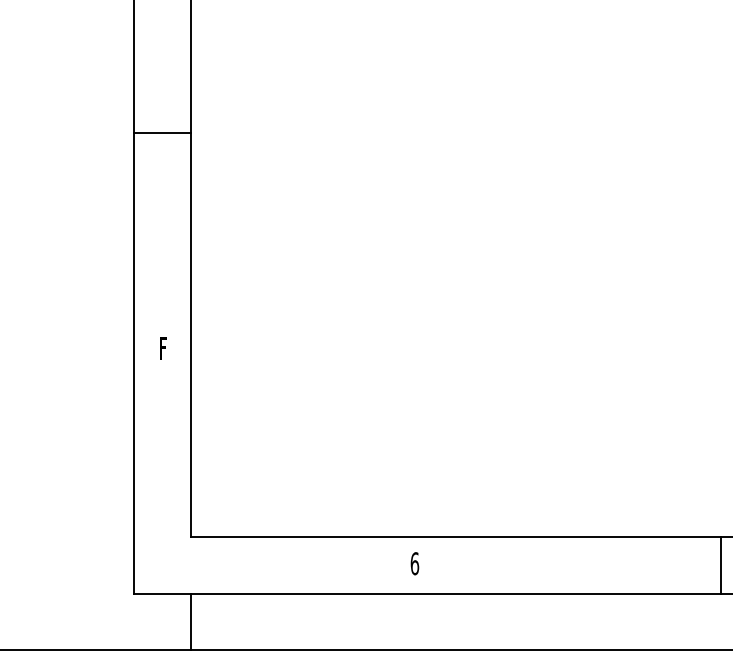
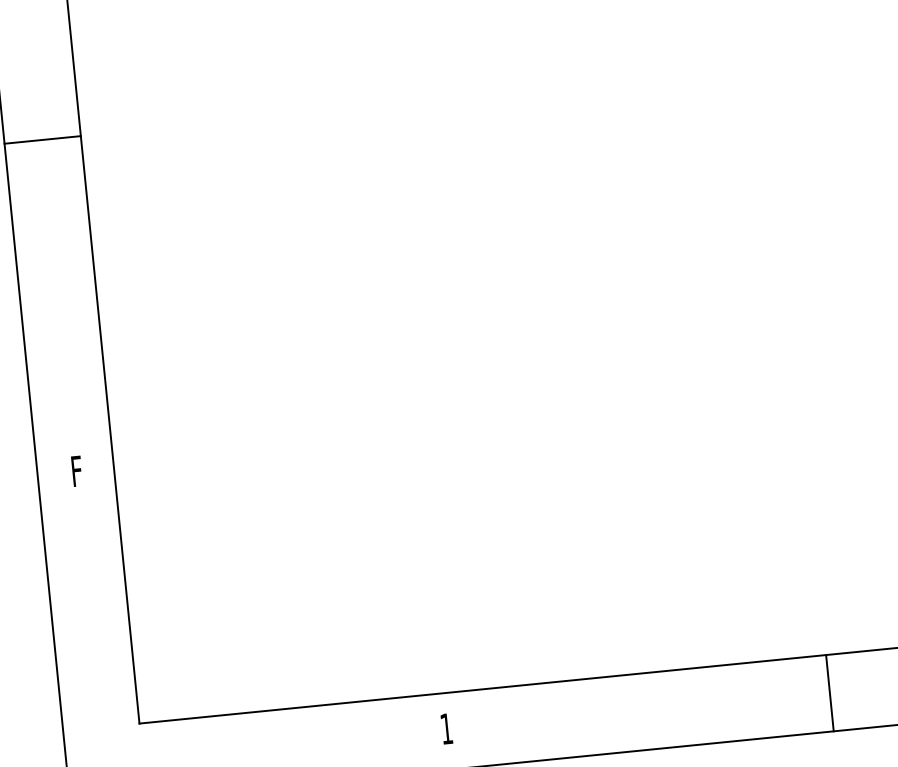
line: (162, 133) -> (42, 140), moved
text: (414, 563) -> (446, 728), 6 -> 1
line: (720, 565) -> (829, 693), moved

